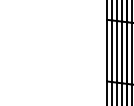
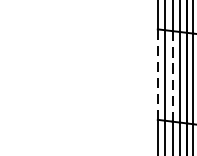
line: (107, 50) -> (157, 74), solid -> dashed
line: (117, 51) -> (172, 75), solid -> dashed

